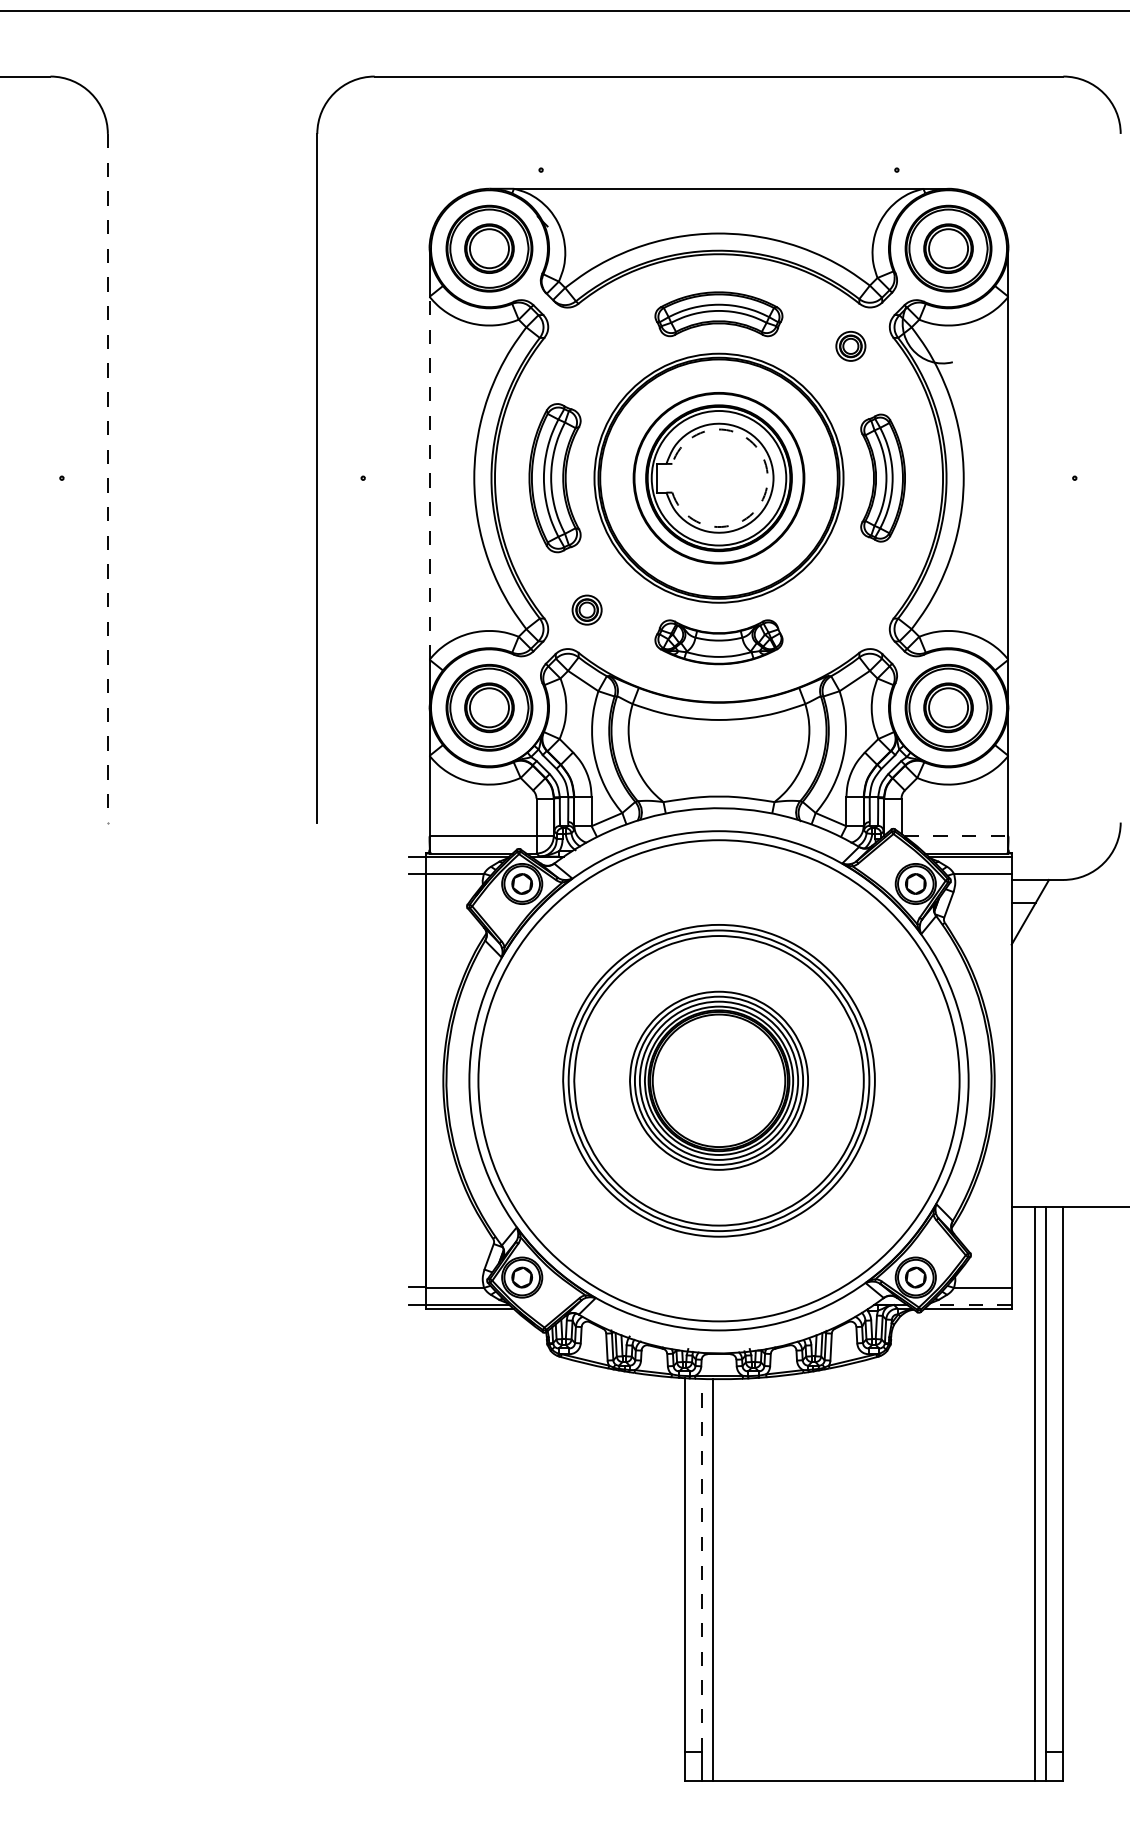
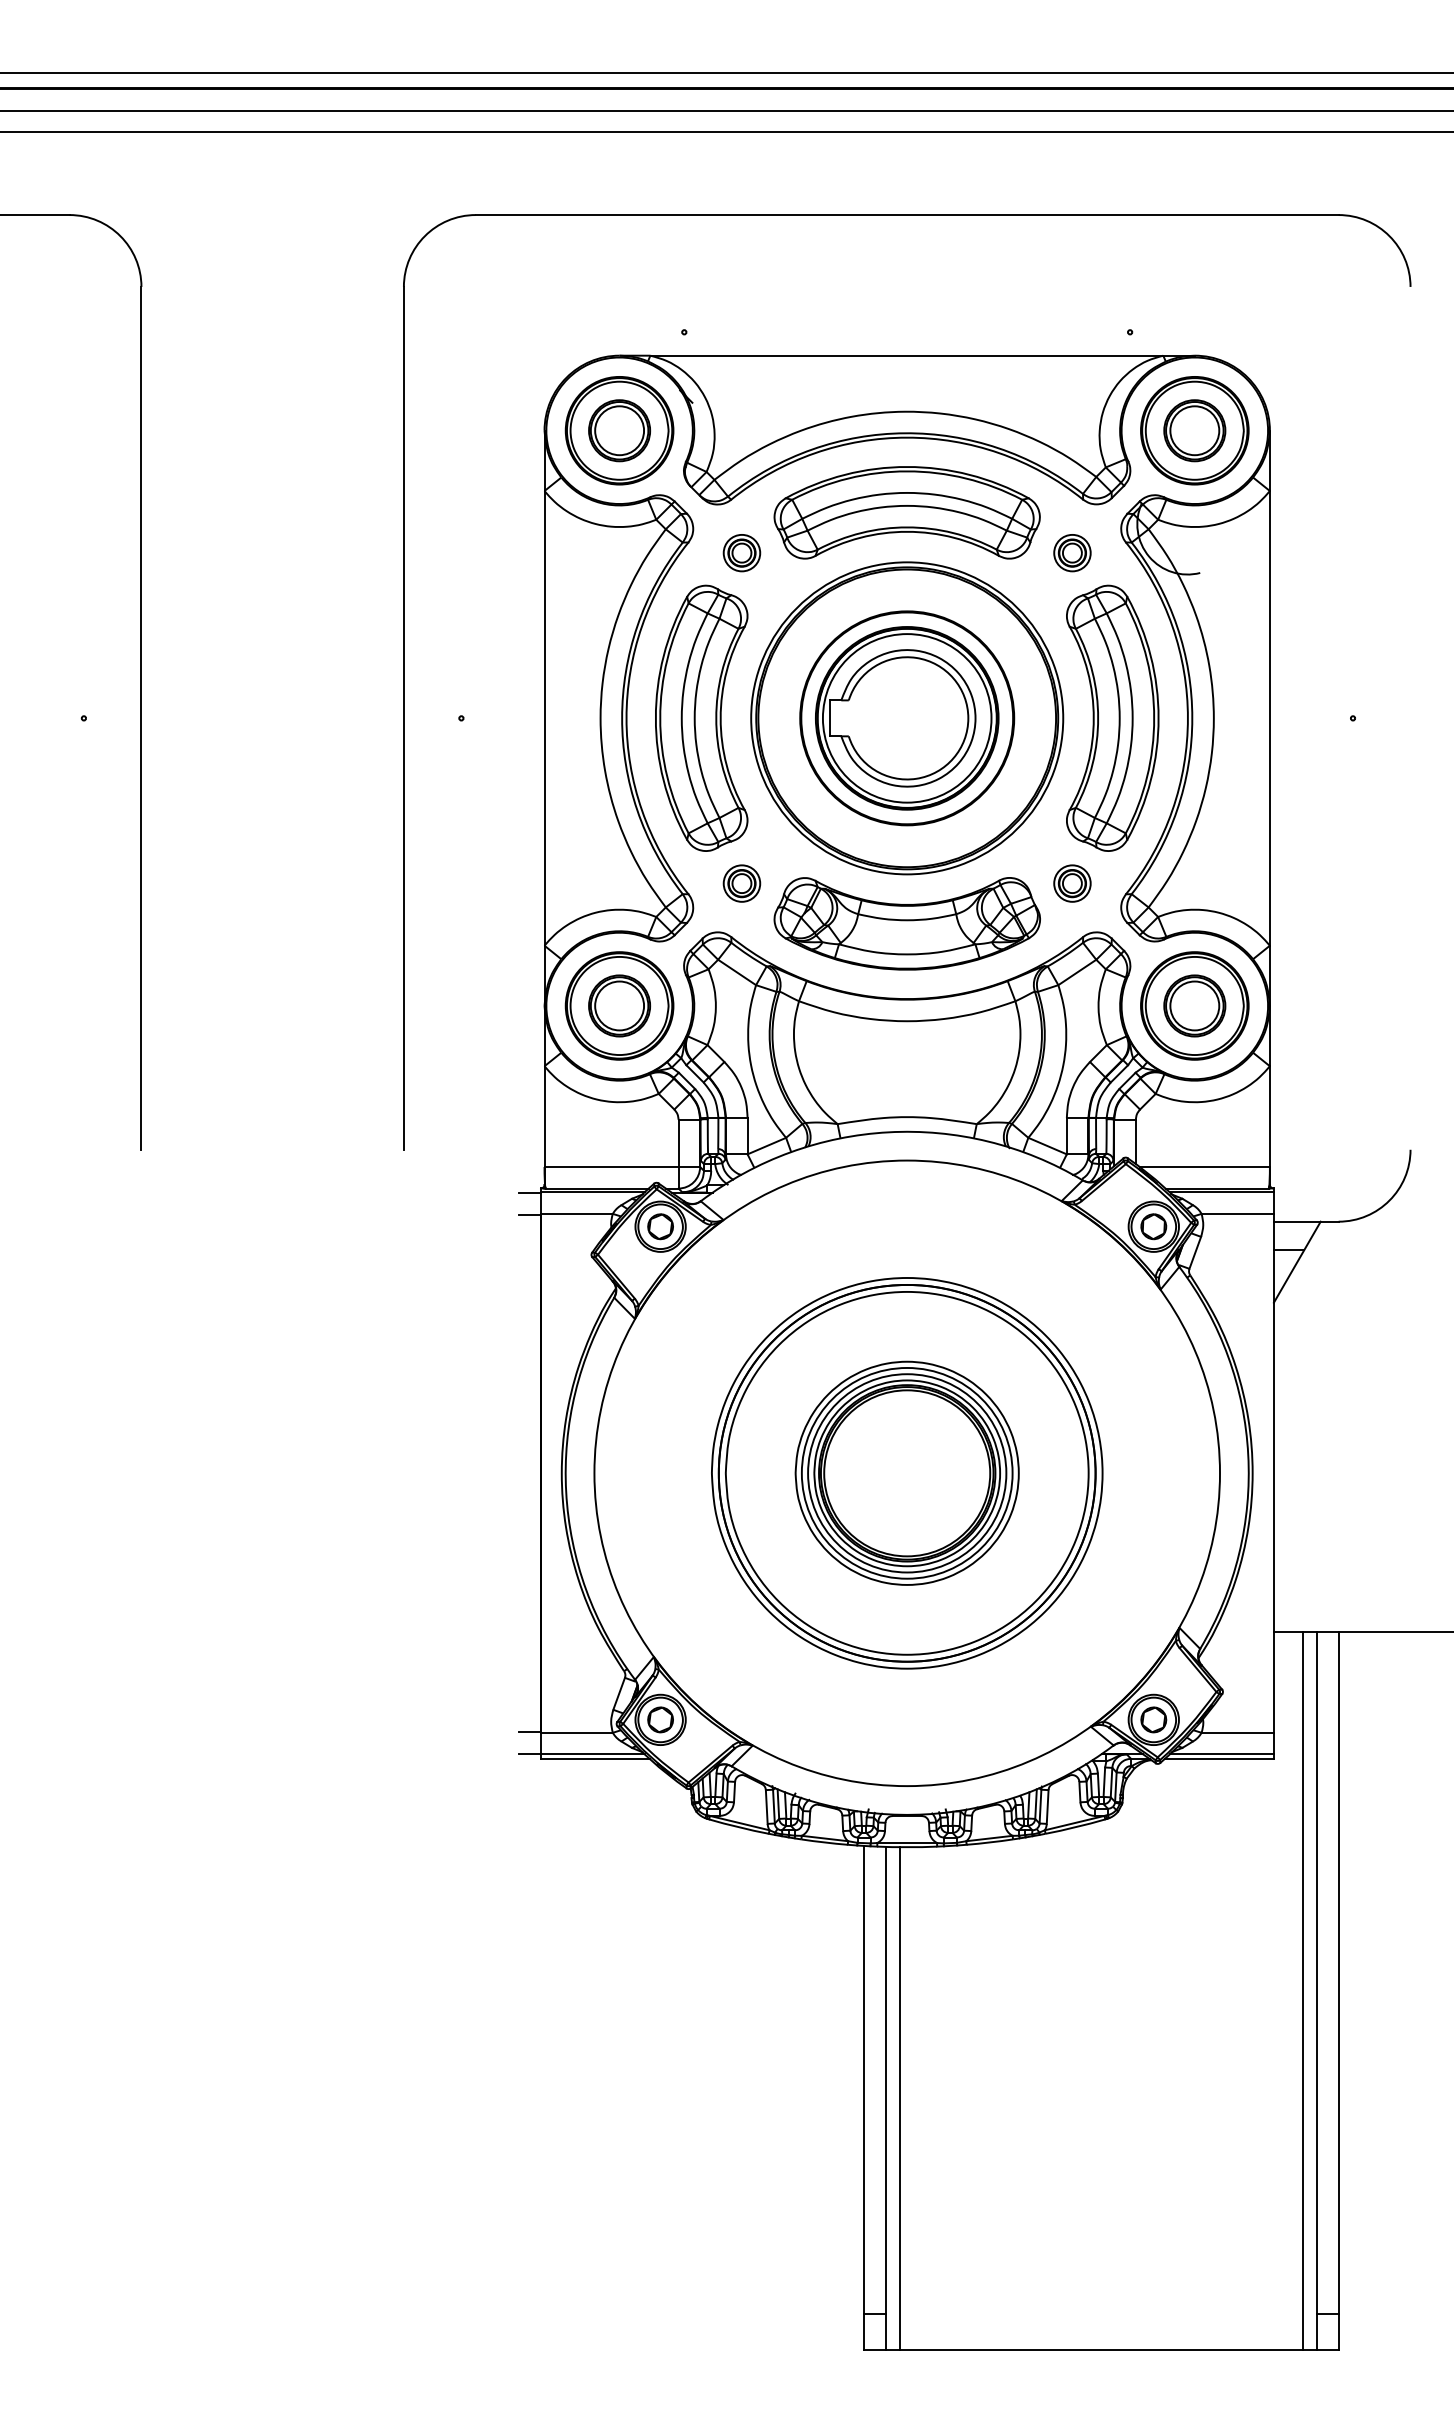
part: (718, 313) -> (906, 512), size x1.67
part: (586, 346) -> (741, 553), added
line: (429, 477) -> (544, 717), dashed -> solid
part: (554, 477) -> (701, 717), size x1.43
part: (882, 477) -> (1112, 717), size x1.67
line: (107, 478) -> (141, 718), dashed -> solid
arc: (767, 478) -> (968, 718), dashed -> solid
part: (850, 610) -> (1072, 883), added
part: (718, 641) -> (906, 923), size x1.67
line: (957, 835) -> (1205, 1166), dashed -> solid
circle: (718, 1080) -> (906, 1472), size x0.62
line: (969, 1305) -> (1221, 1754), dashed -> solid
line: (701, 1565) -> (885, 2080), dashed -> solid

